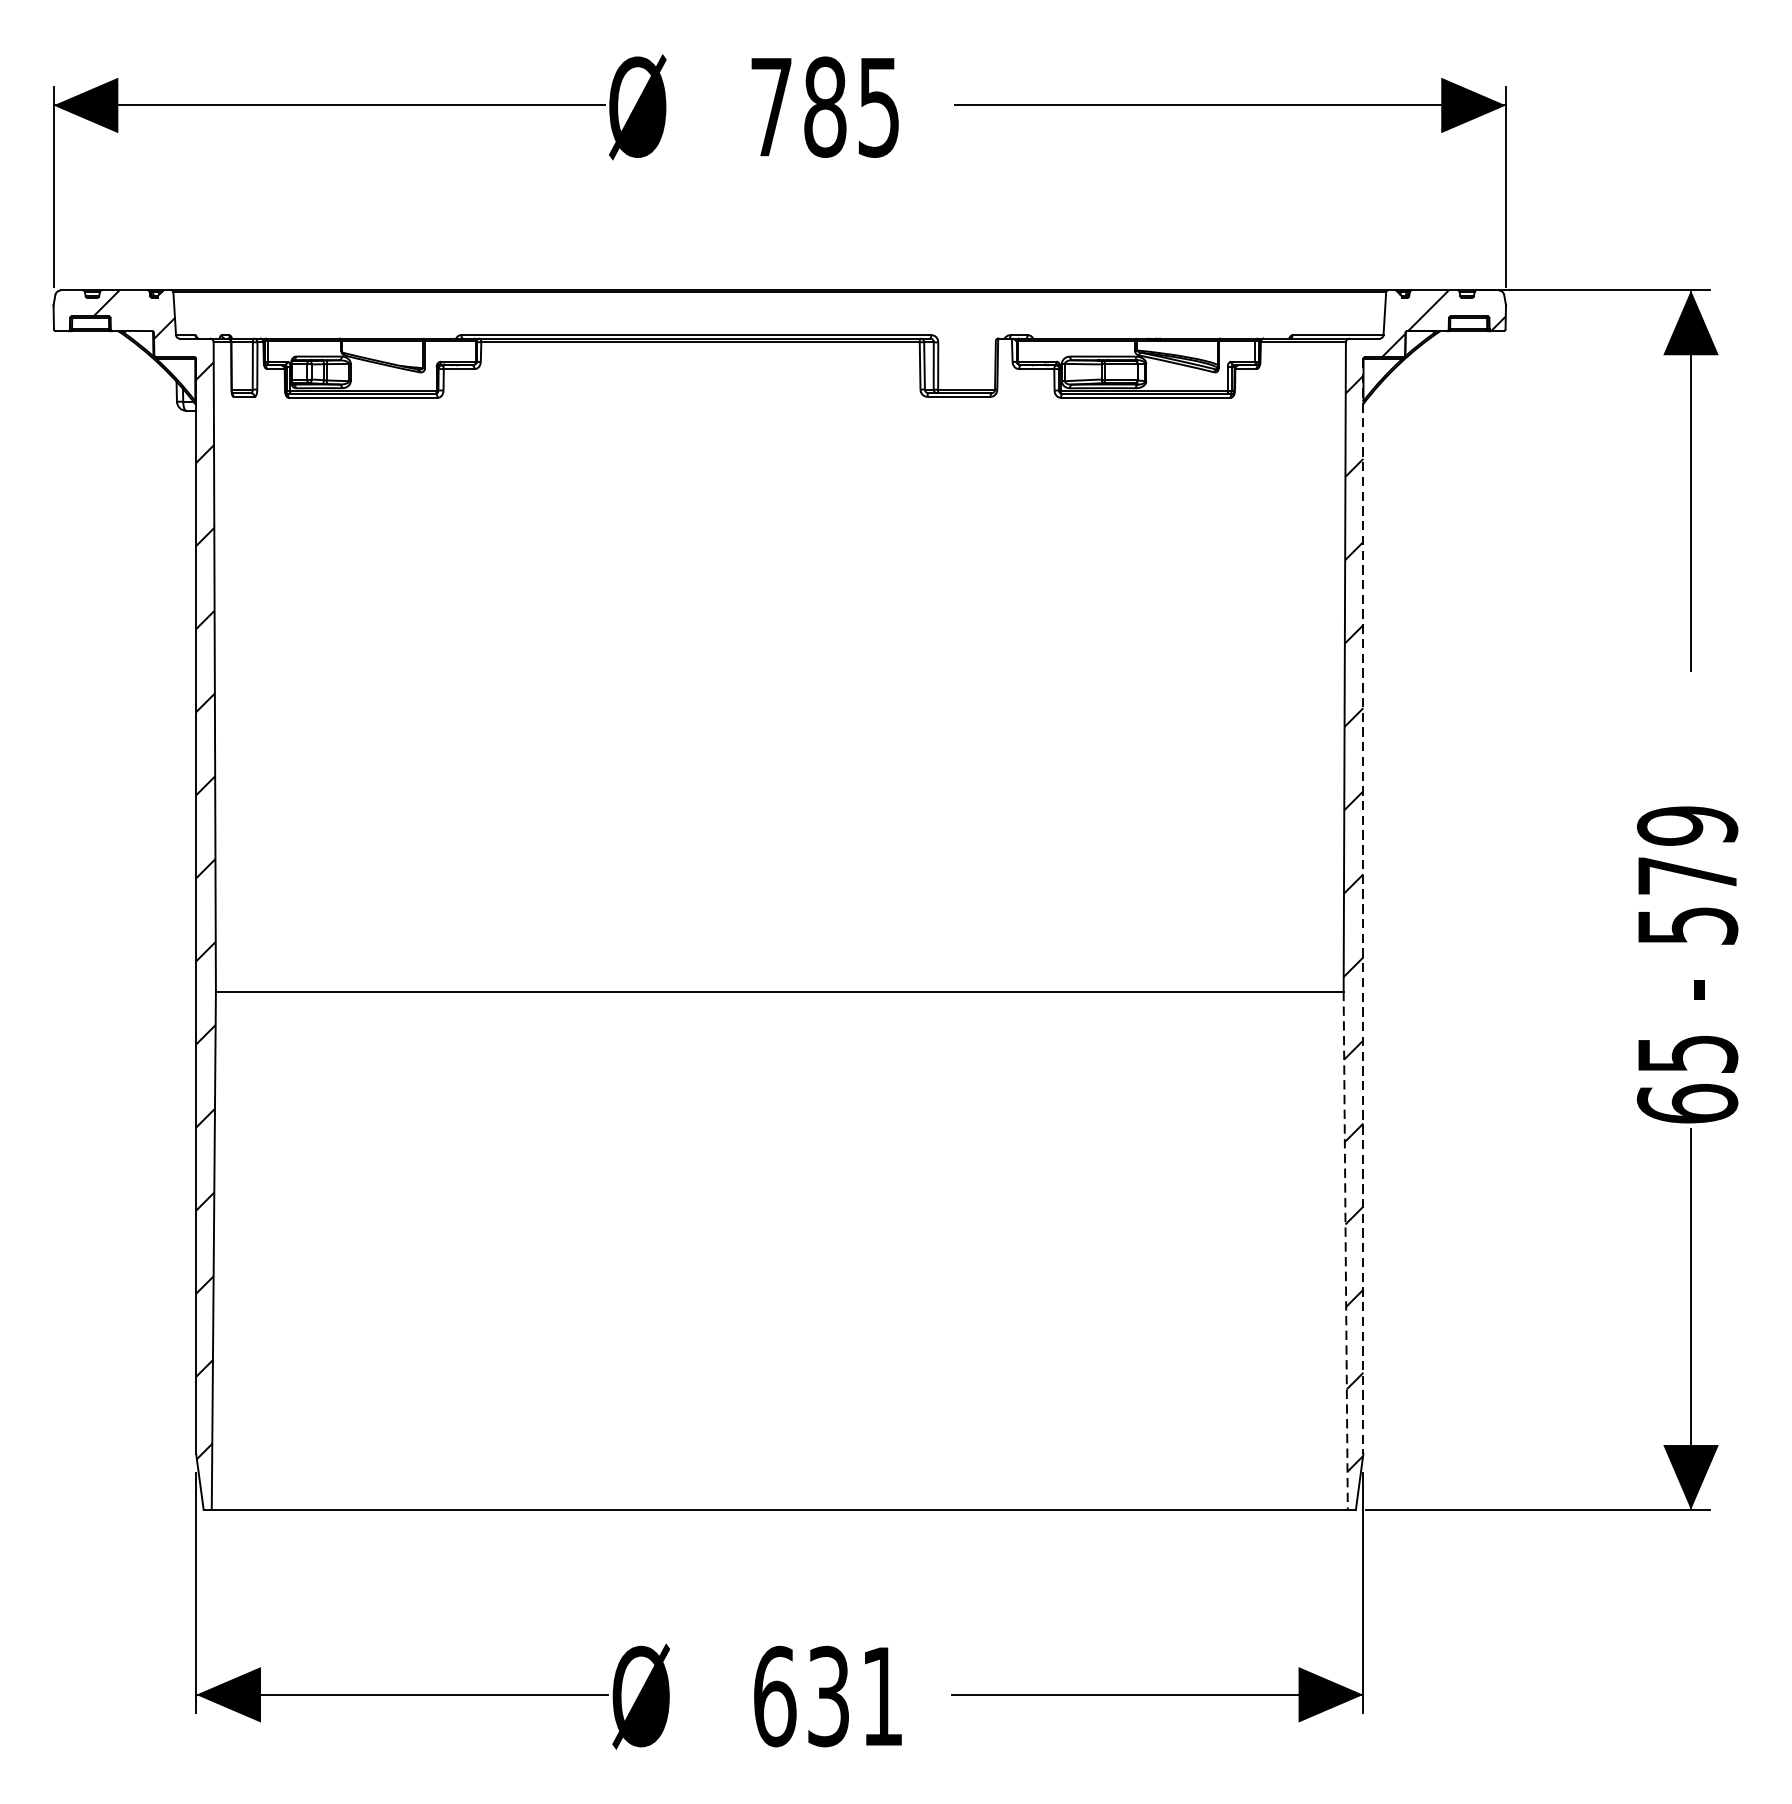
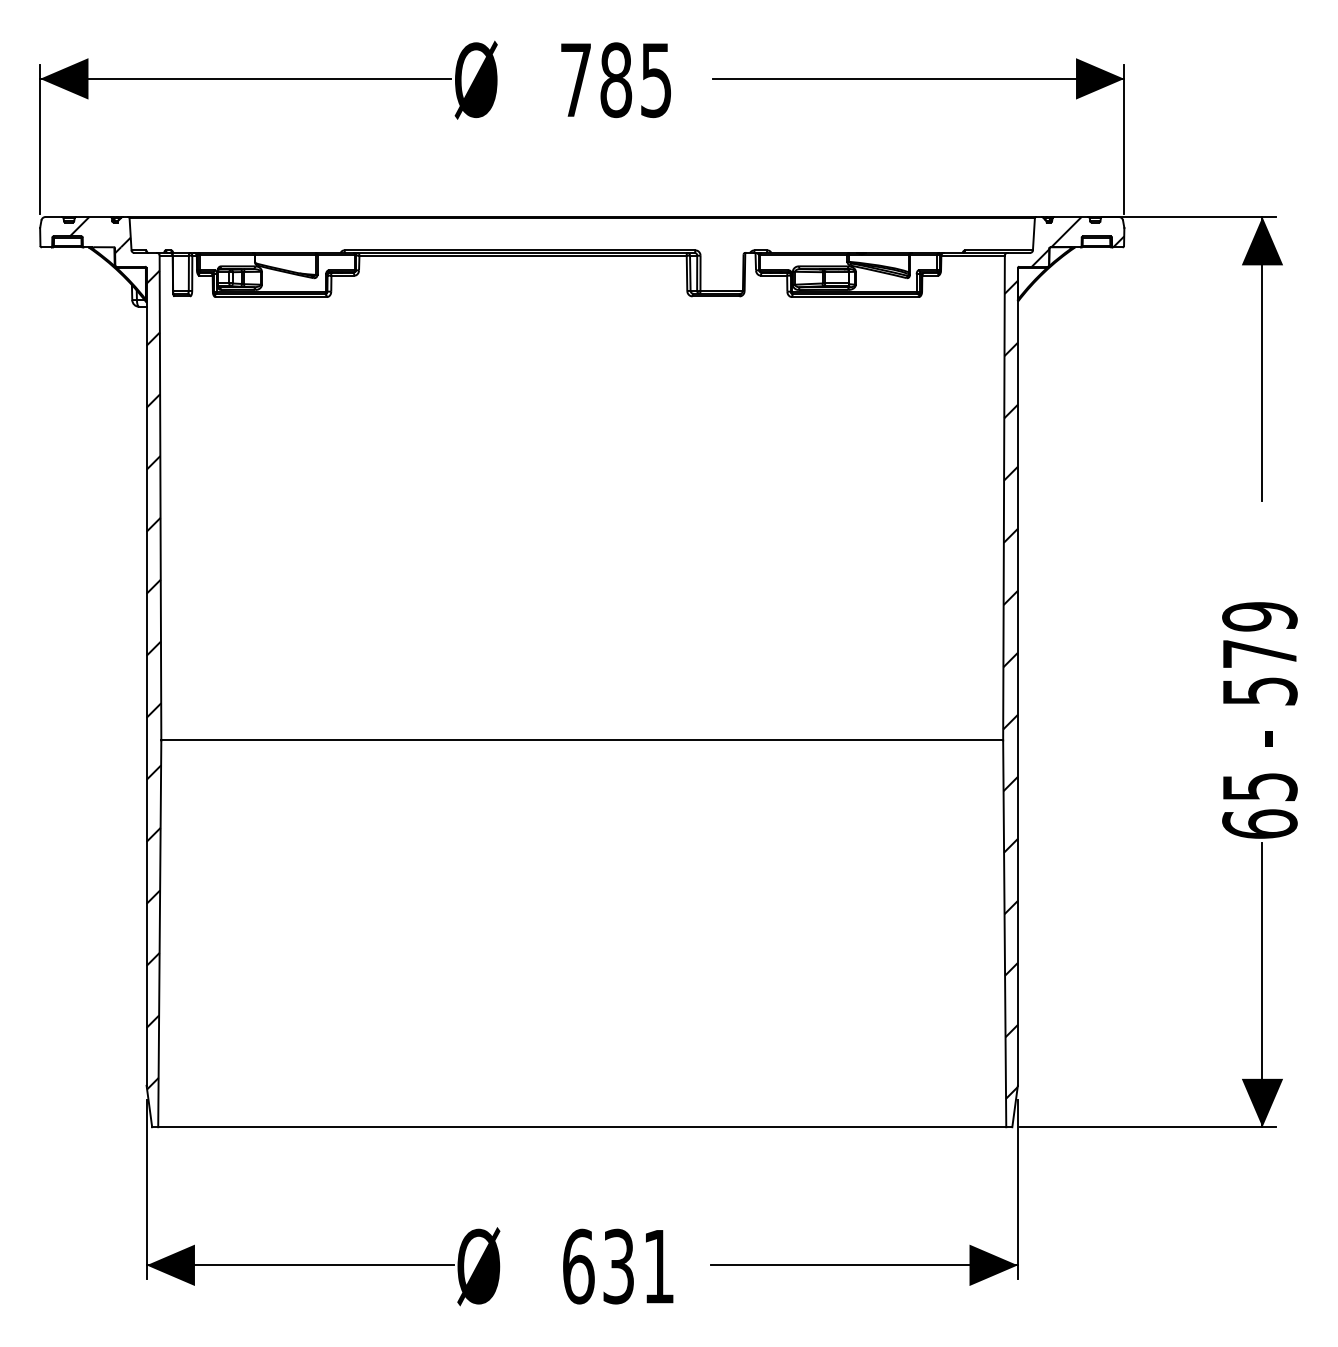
line: (1362, 906) -> (1017, 676), dashed -> solid
line: (1345, 1251) -> (1004, 934), dashed -> solid

